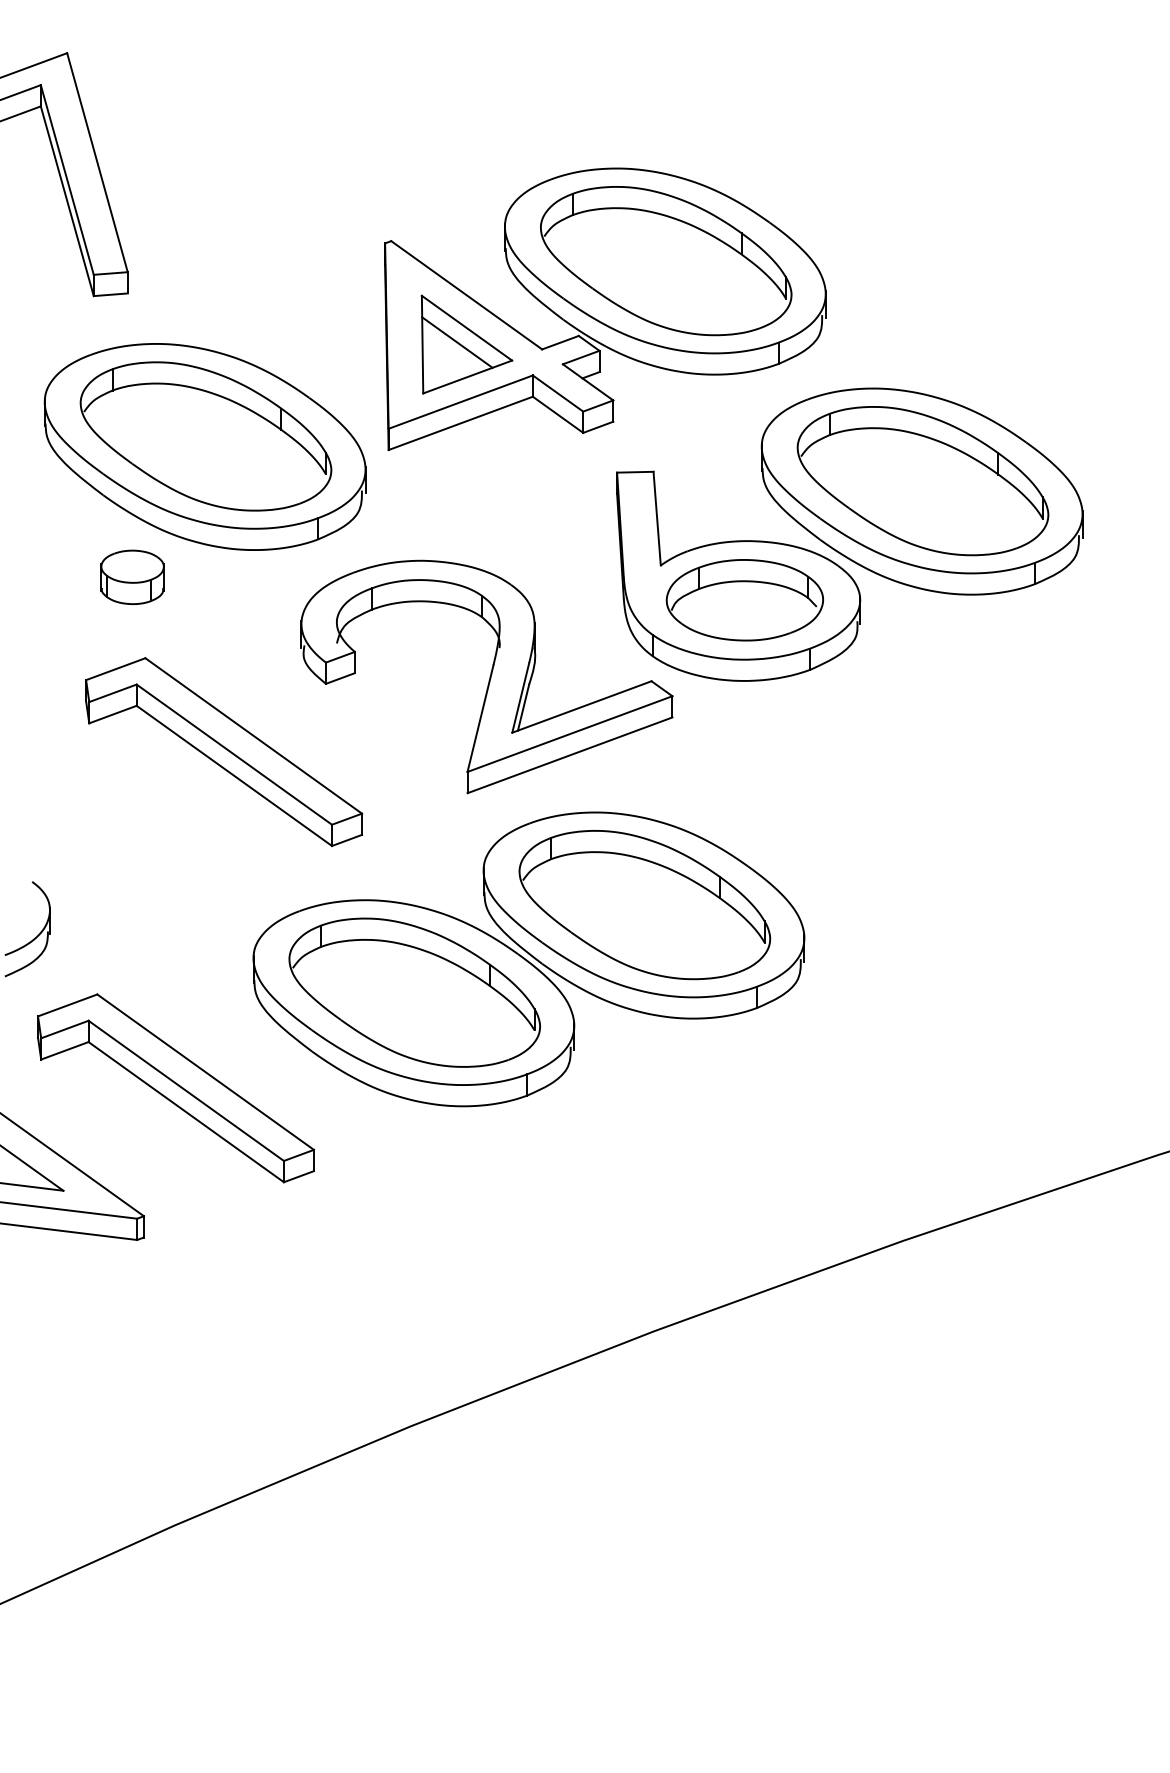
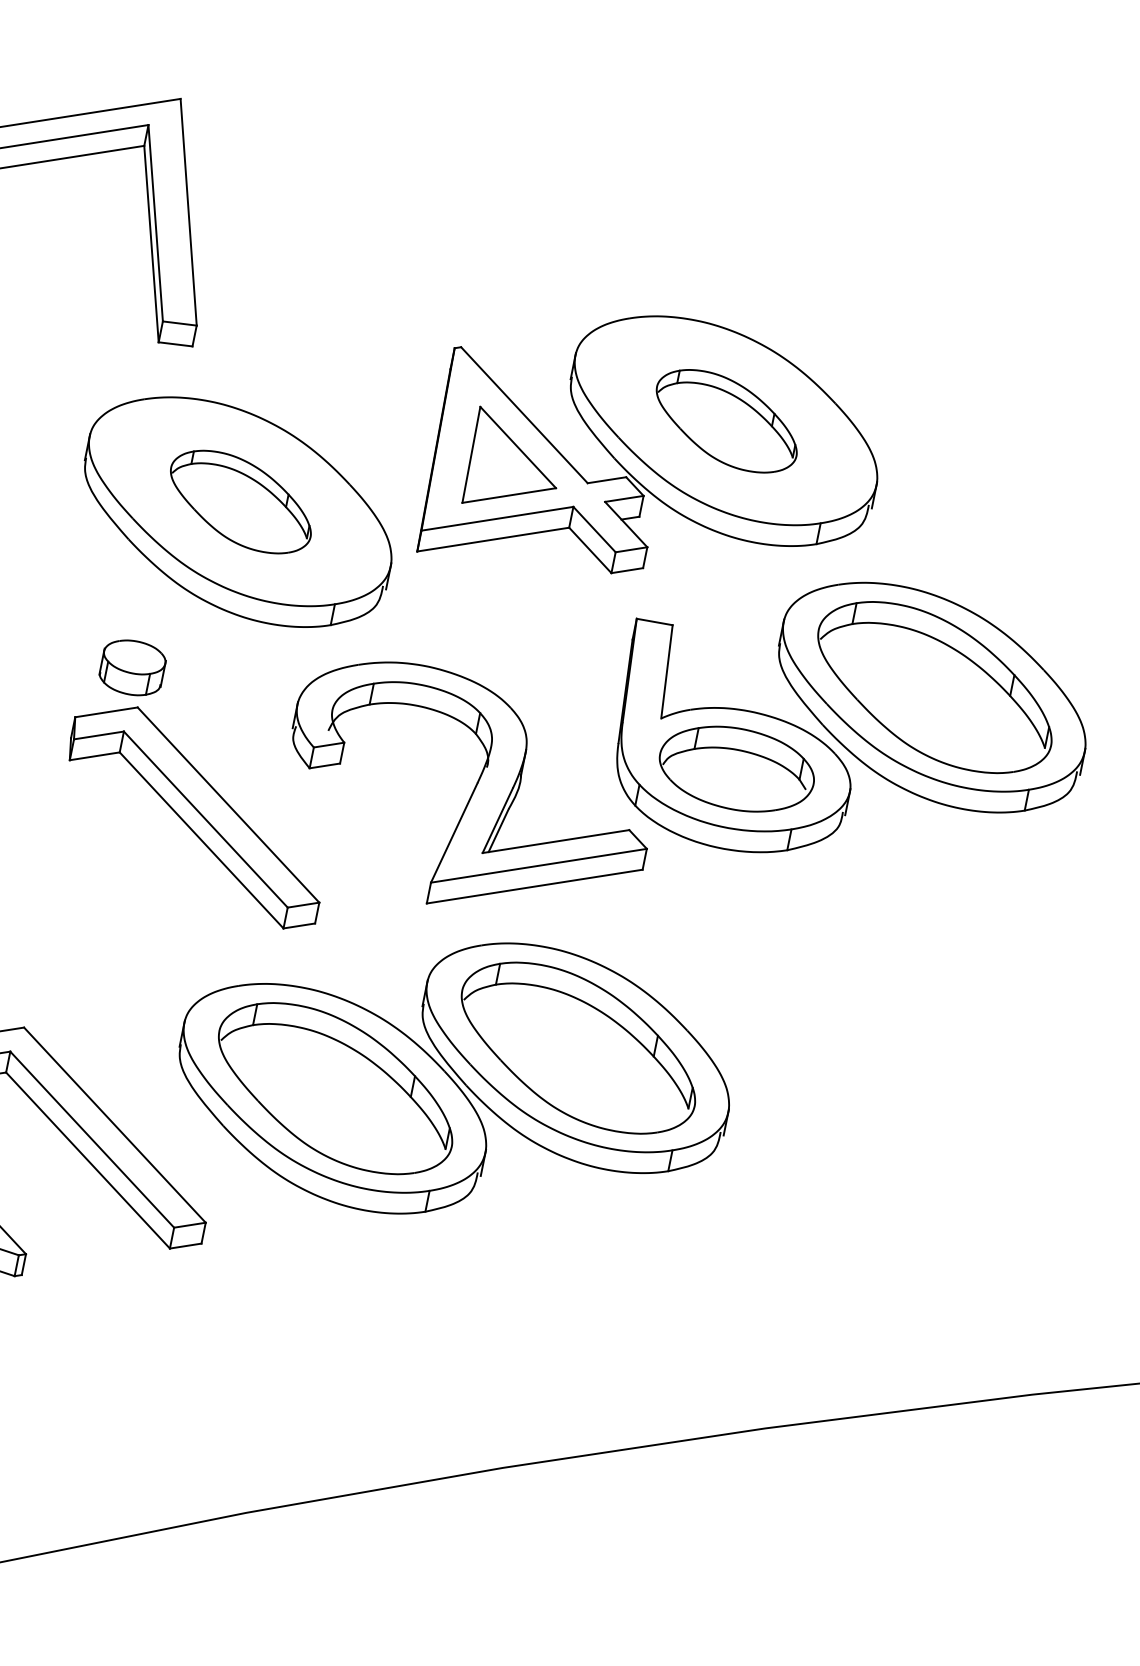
part: (666, 261) -> (726, 421), size x0.6
line: (457, 342) -> (506, 459), removed
part: (205, 436) -> (240, 502), size x0.6
part: (132, 576) -> (132, 666), moved

